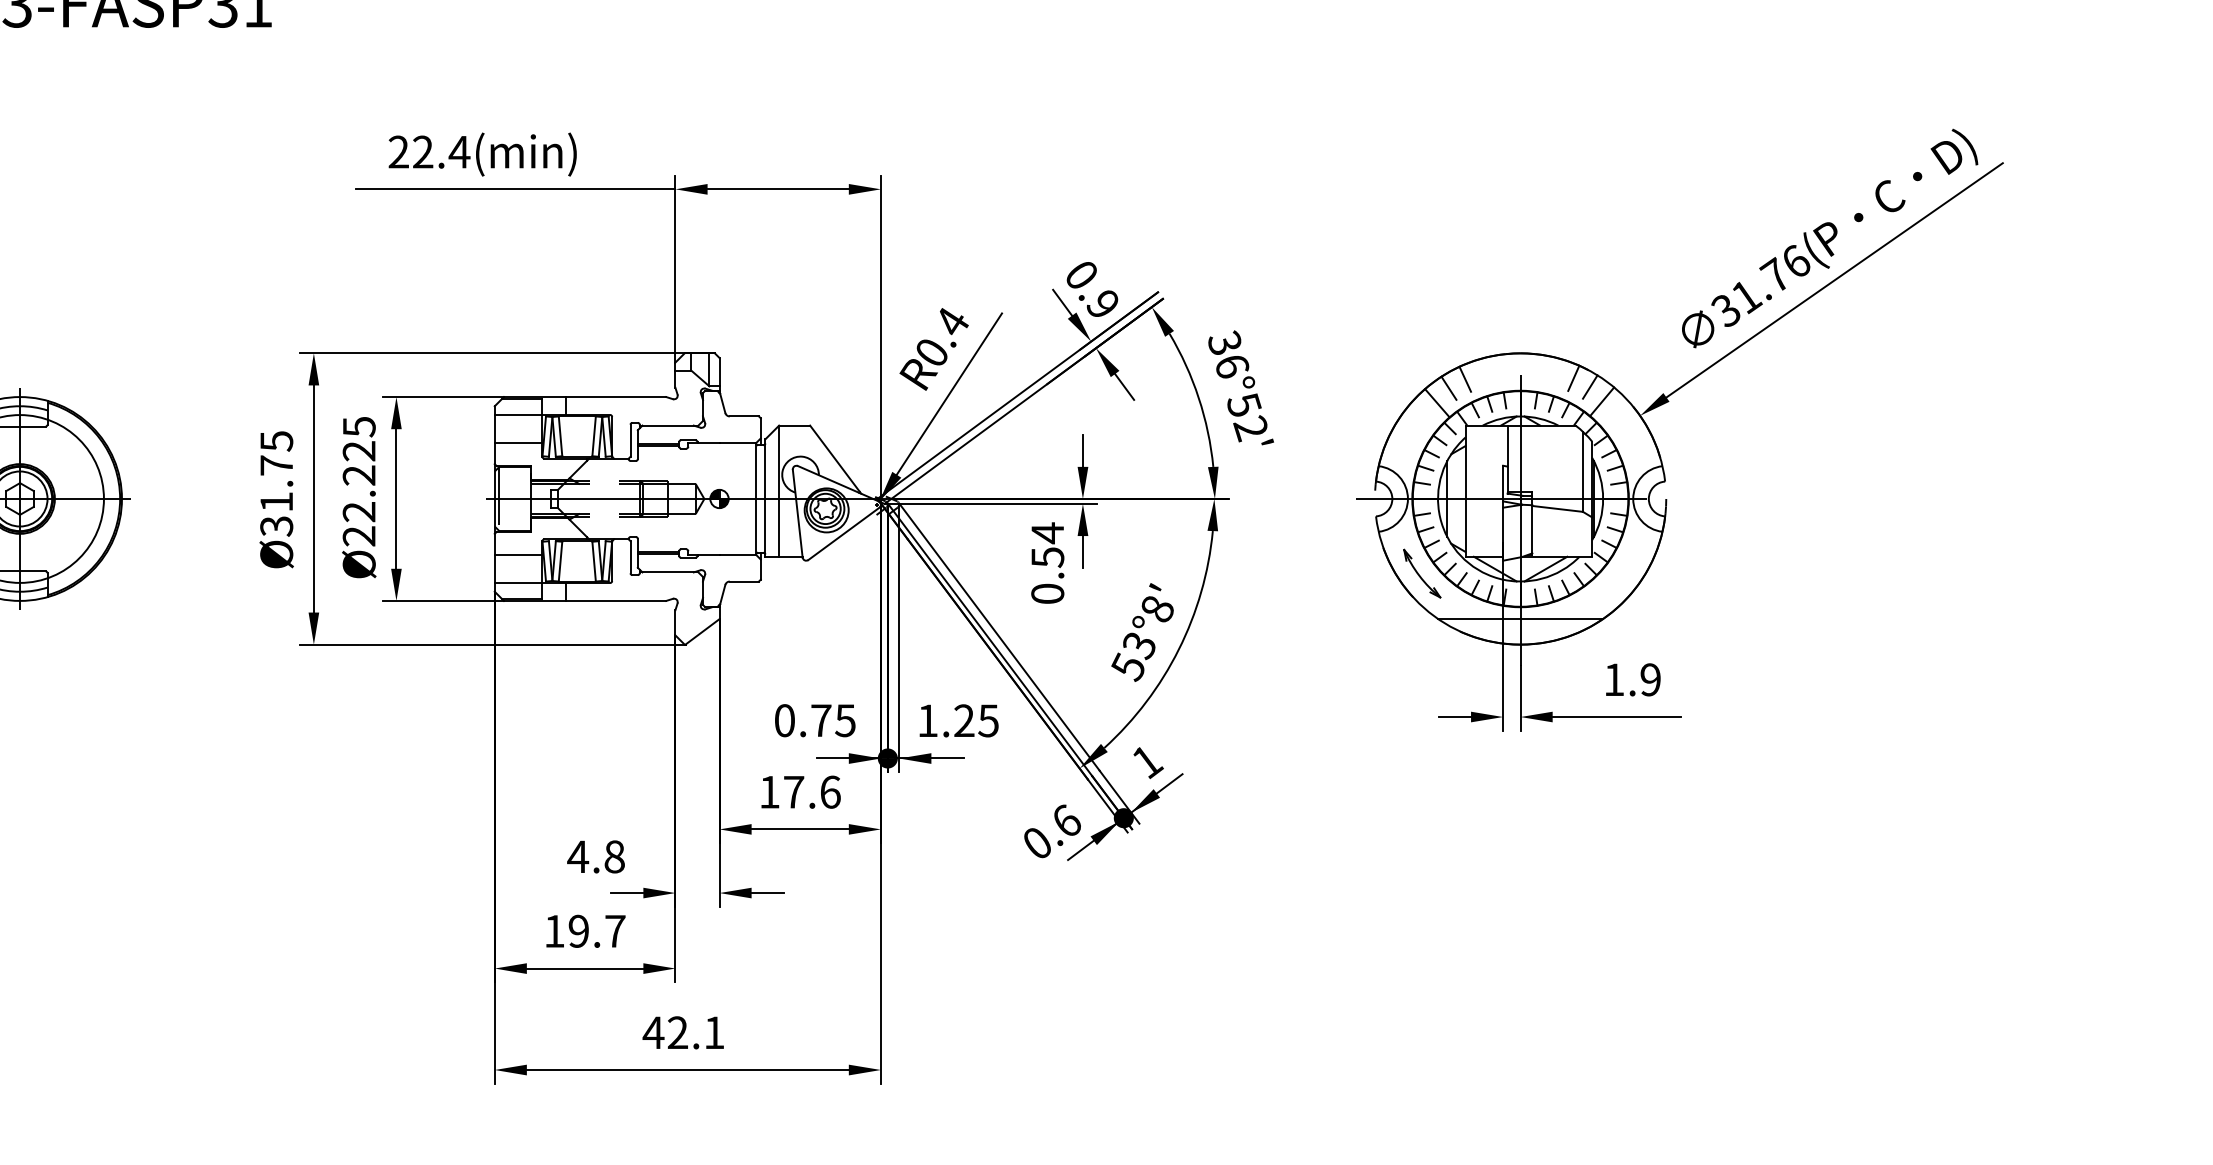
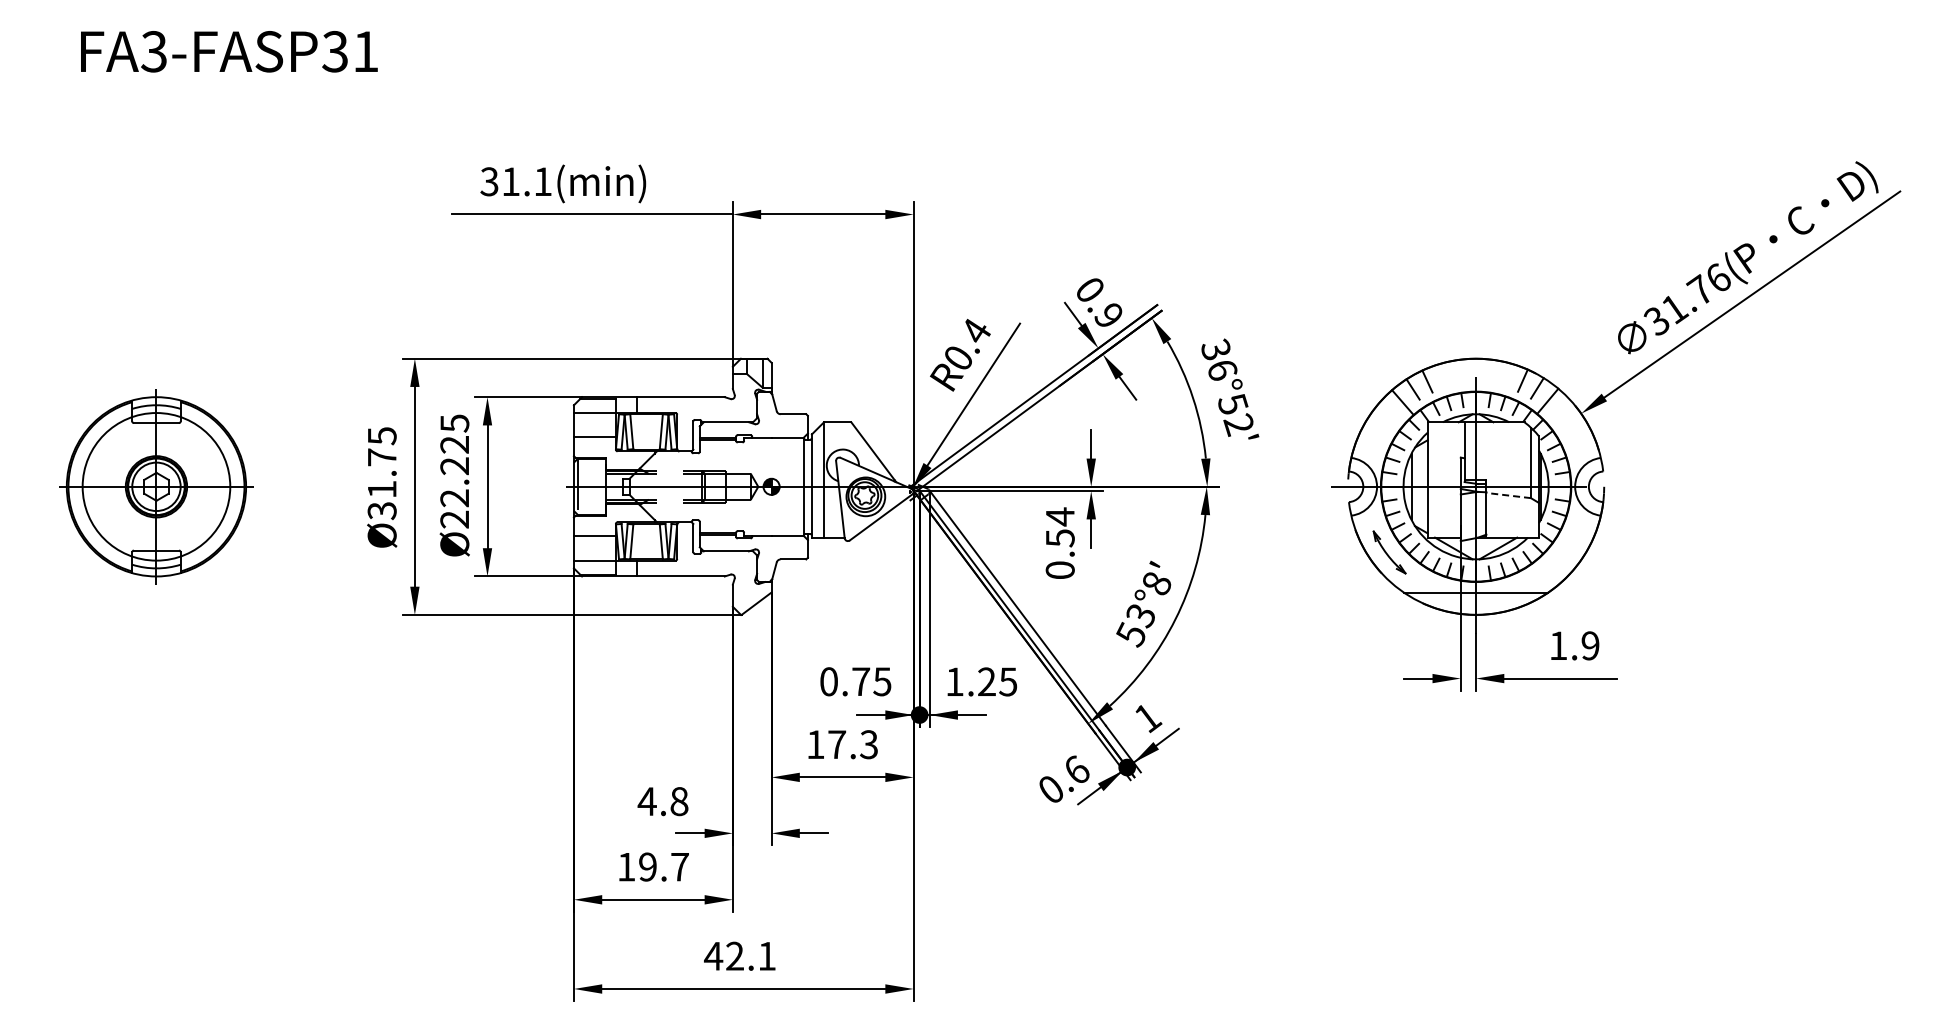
text: (429, 151) -> (516, 181), 22.4(min) -> 31.1(min)
line: (1557, 508) -> (1508, 495), solid -> dashed
text: (830, 791) -> (869, 744), 17.6 -> 17.3

